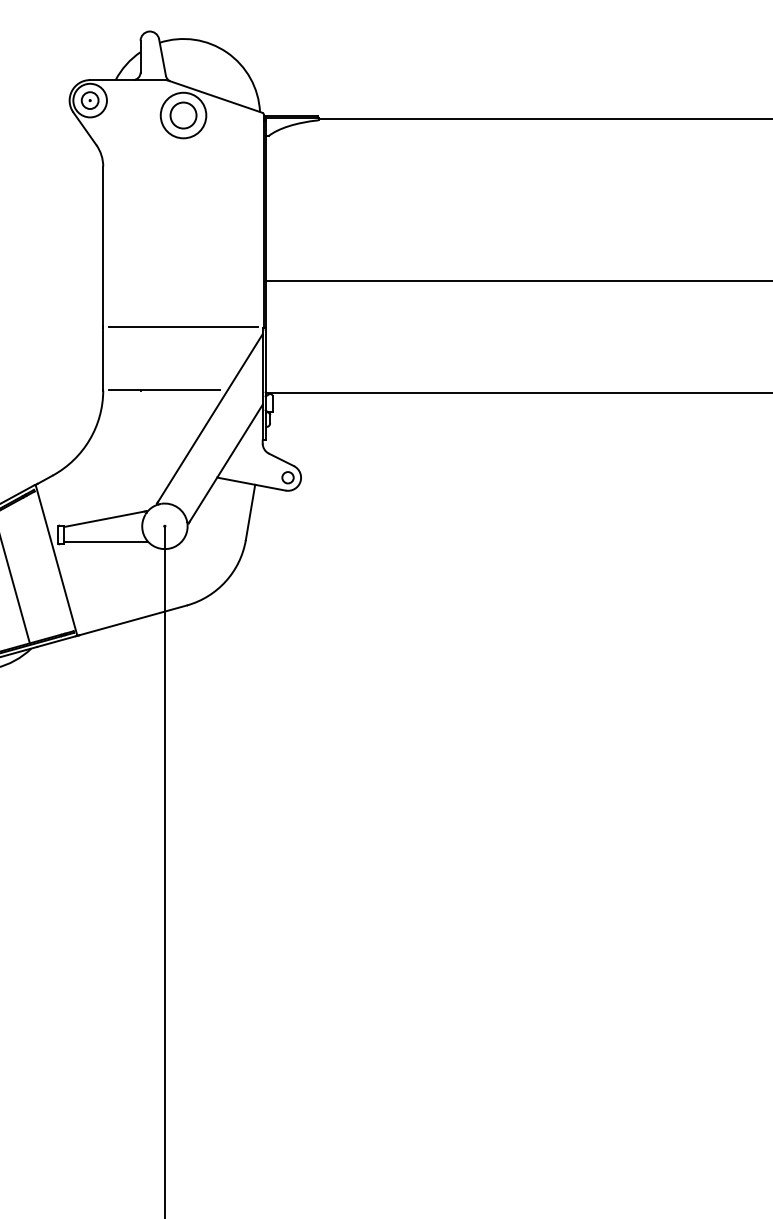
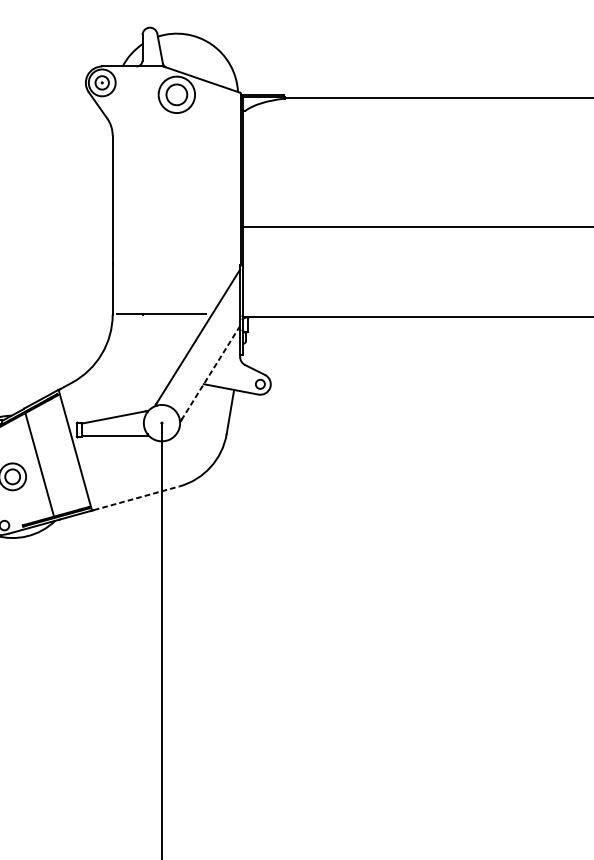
line: (182, 326) -> (176, 263), removed
line: (226, 463) -> (211, 372), solid -> dashed
line: (133, 620) -> (136, 498), solid -> dashed

